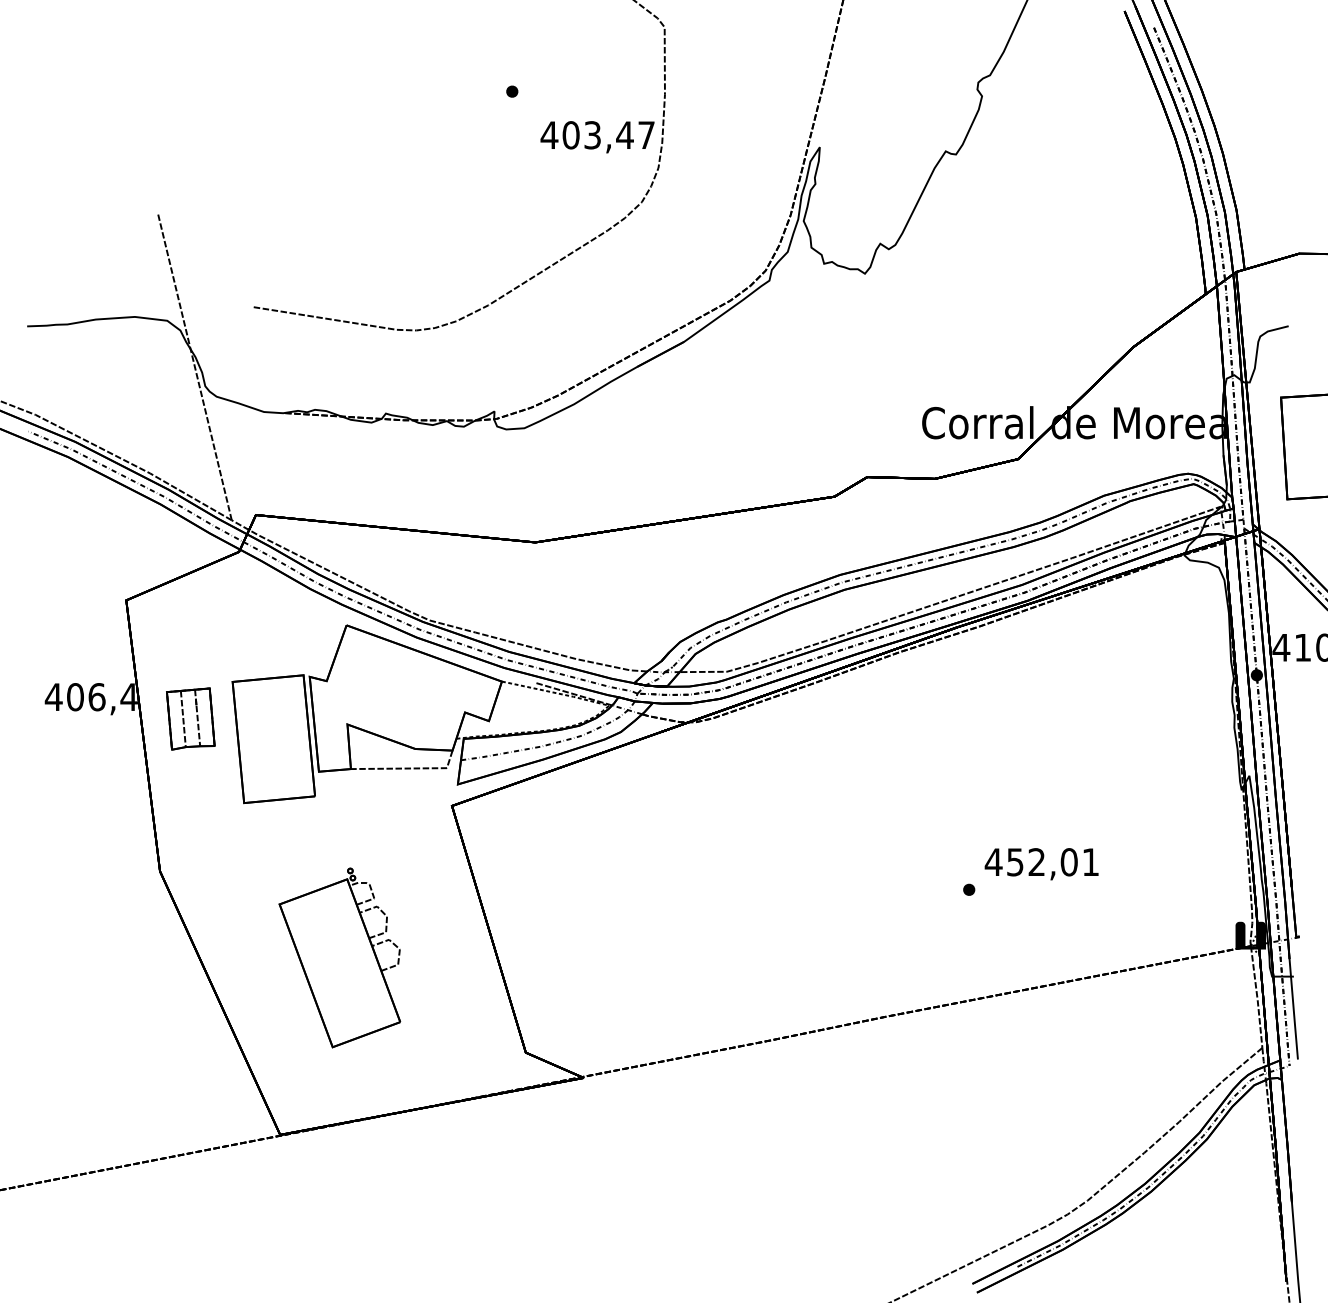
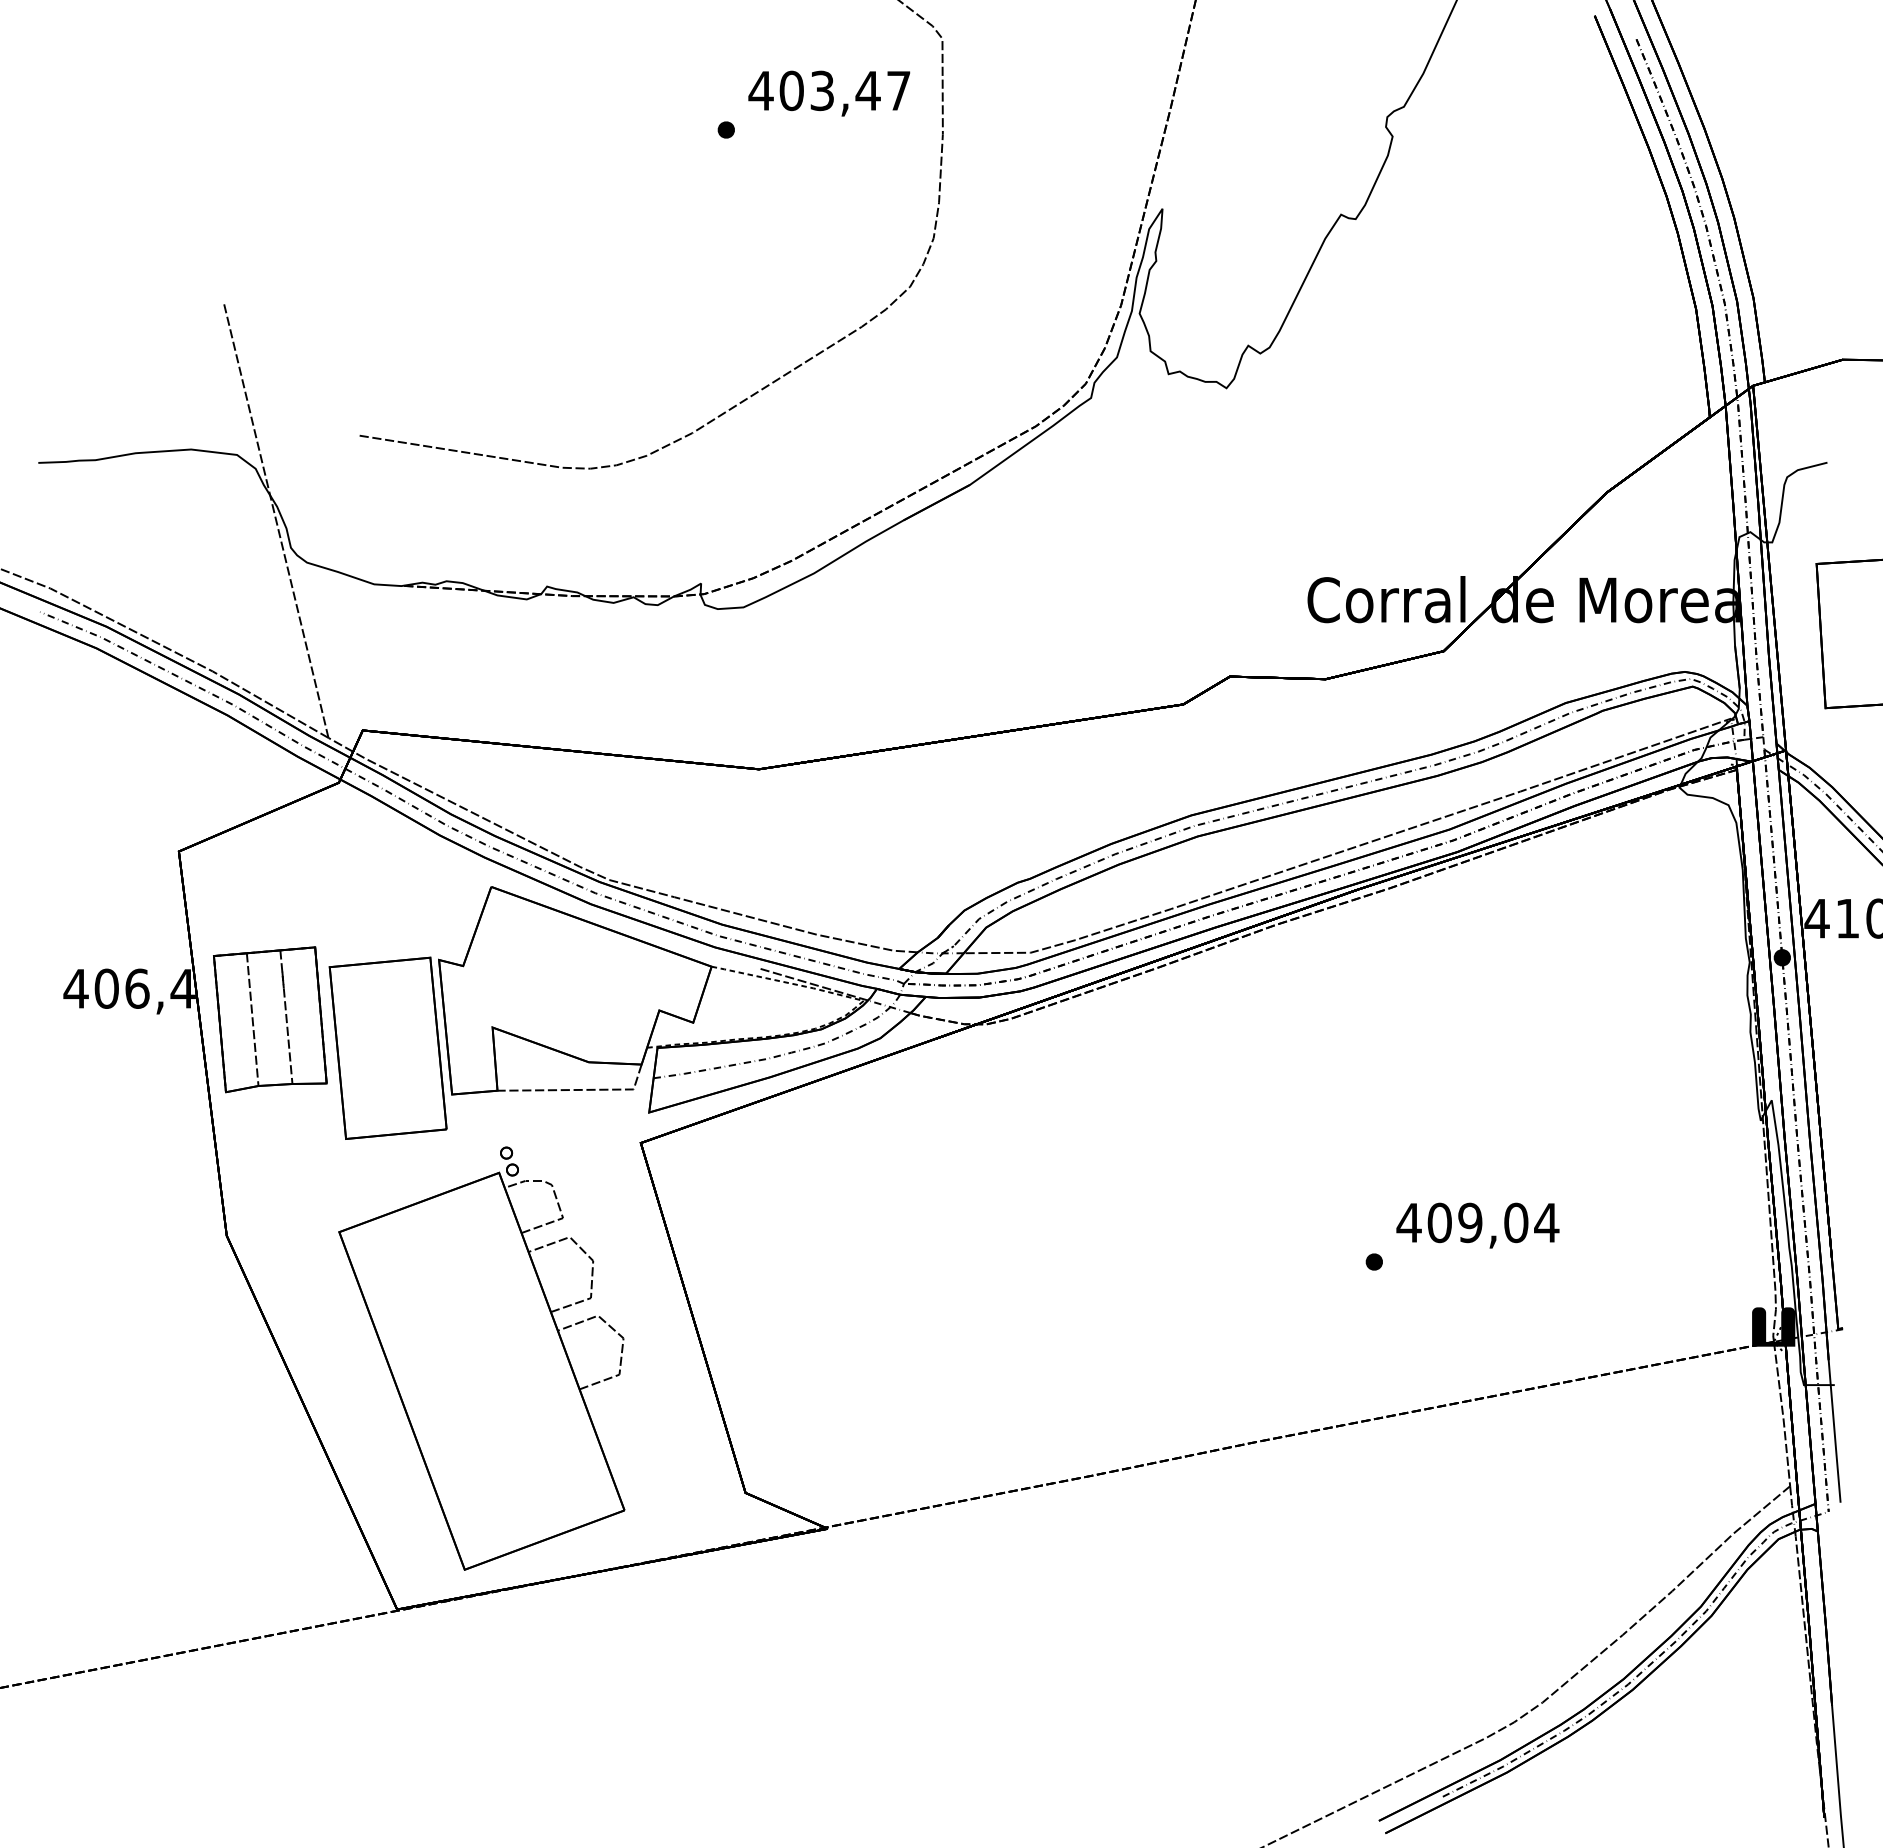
text: (597, 137) -> (829, 93), moved
part: (190, 718) -> (270, 1019), size x1.67
text: (1053, 861) -> (1493, 1222), 452,01 -> 409,04
part: (339, 957) -> (481, 1358), size x1.67

